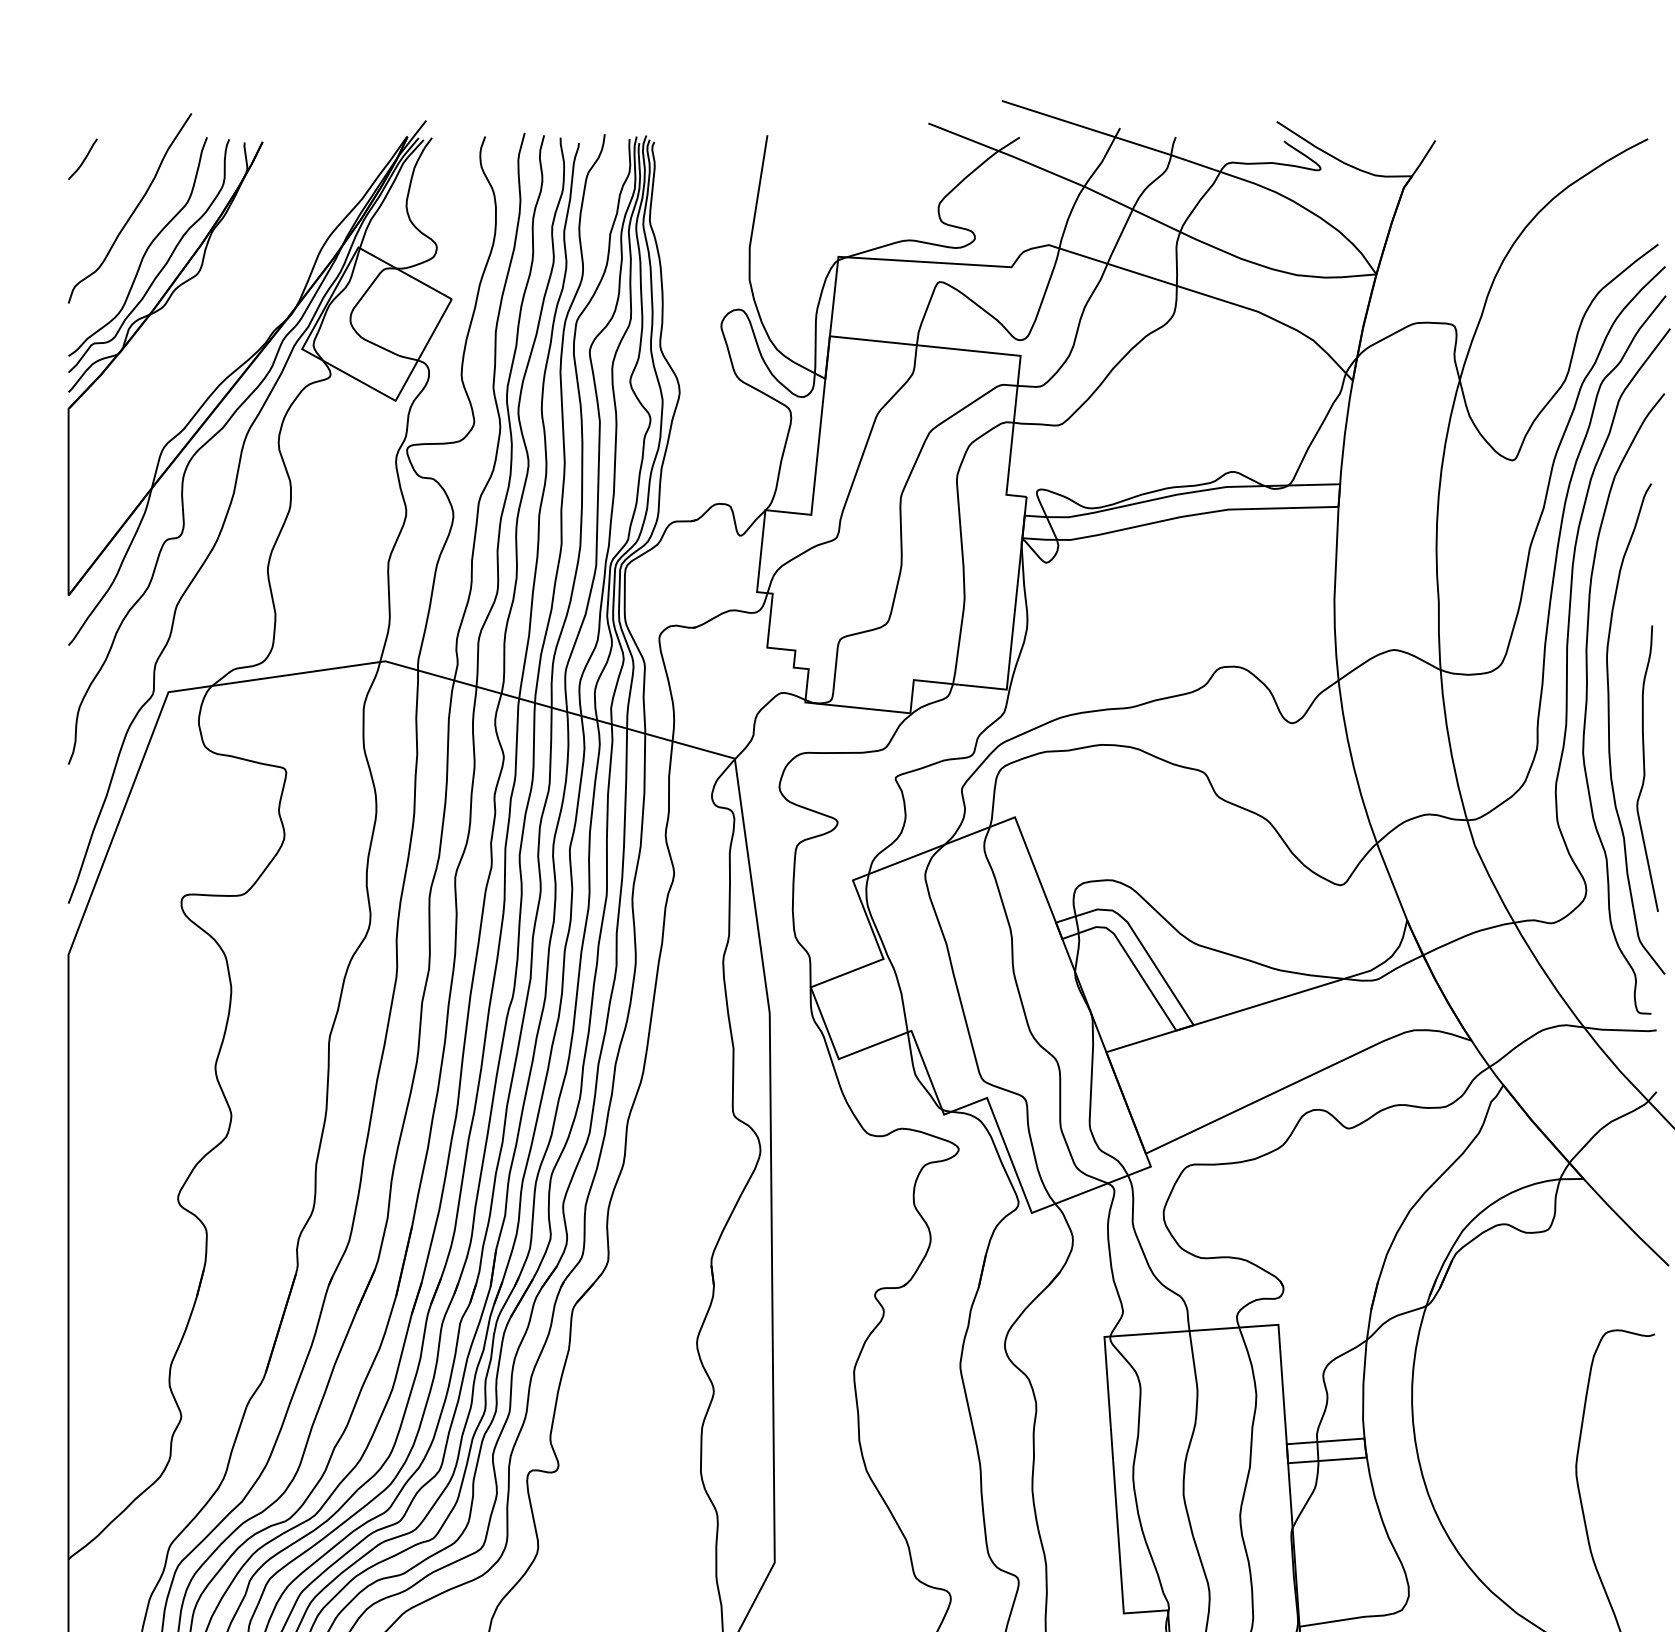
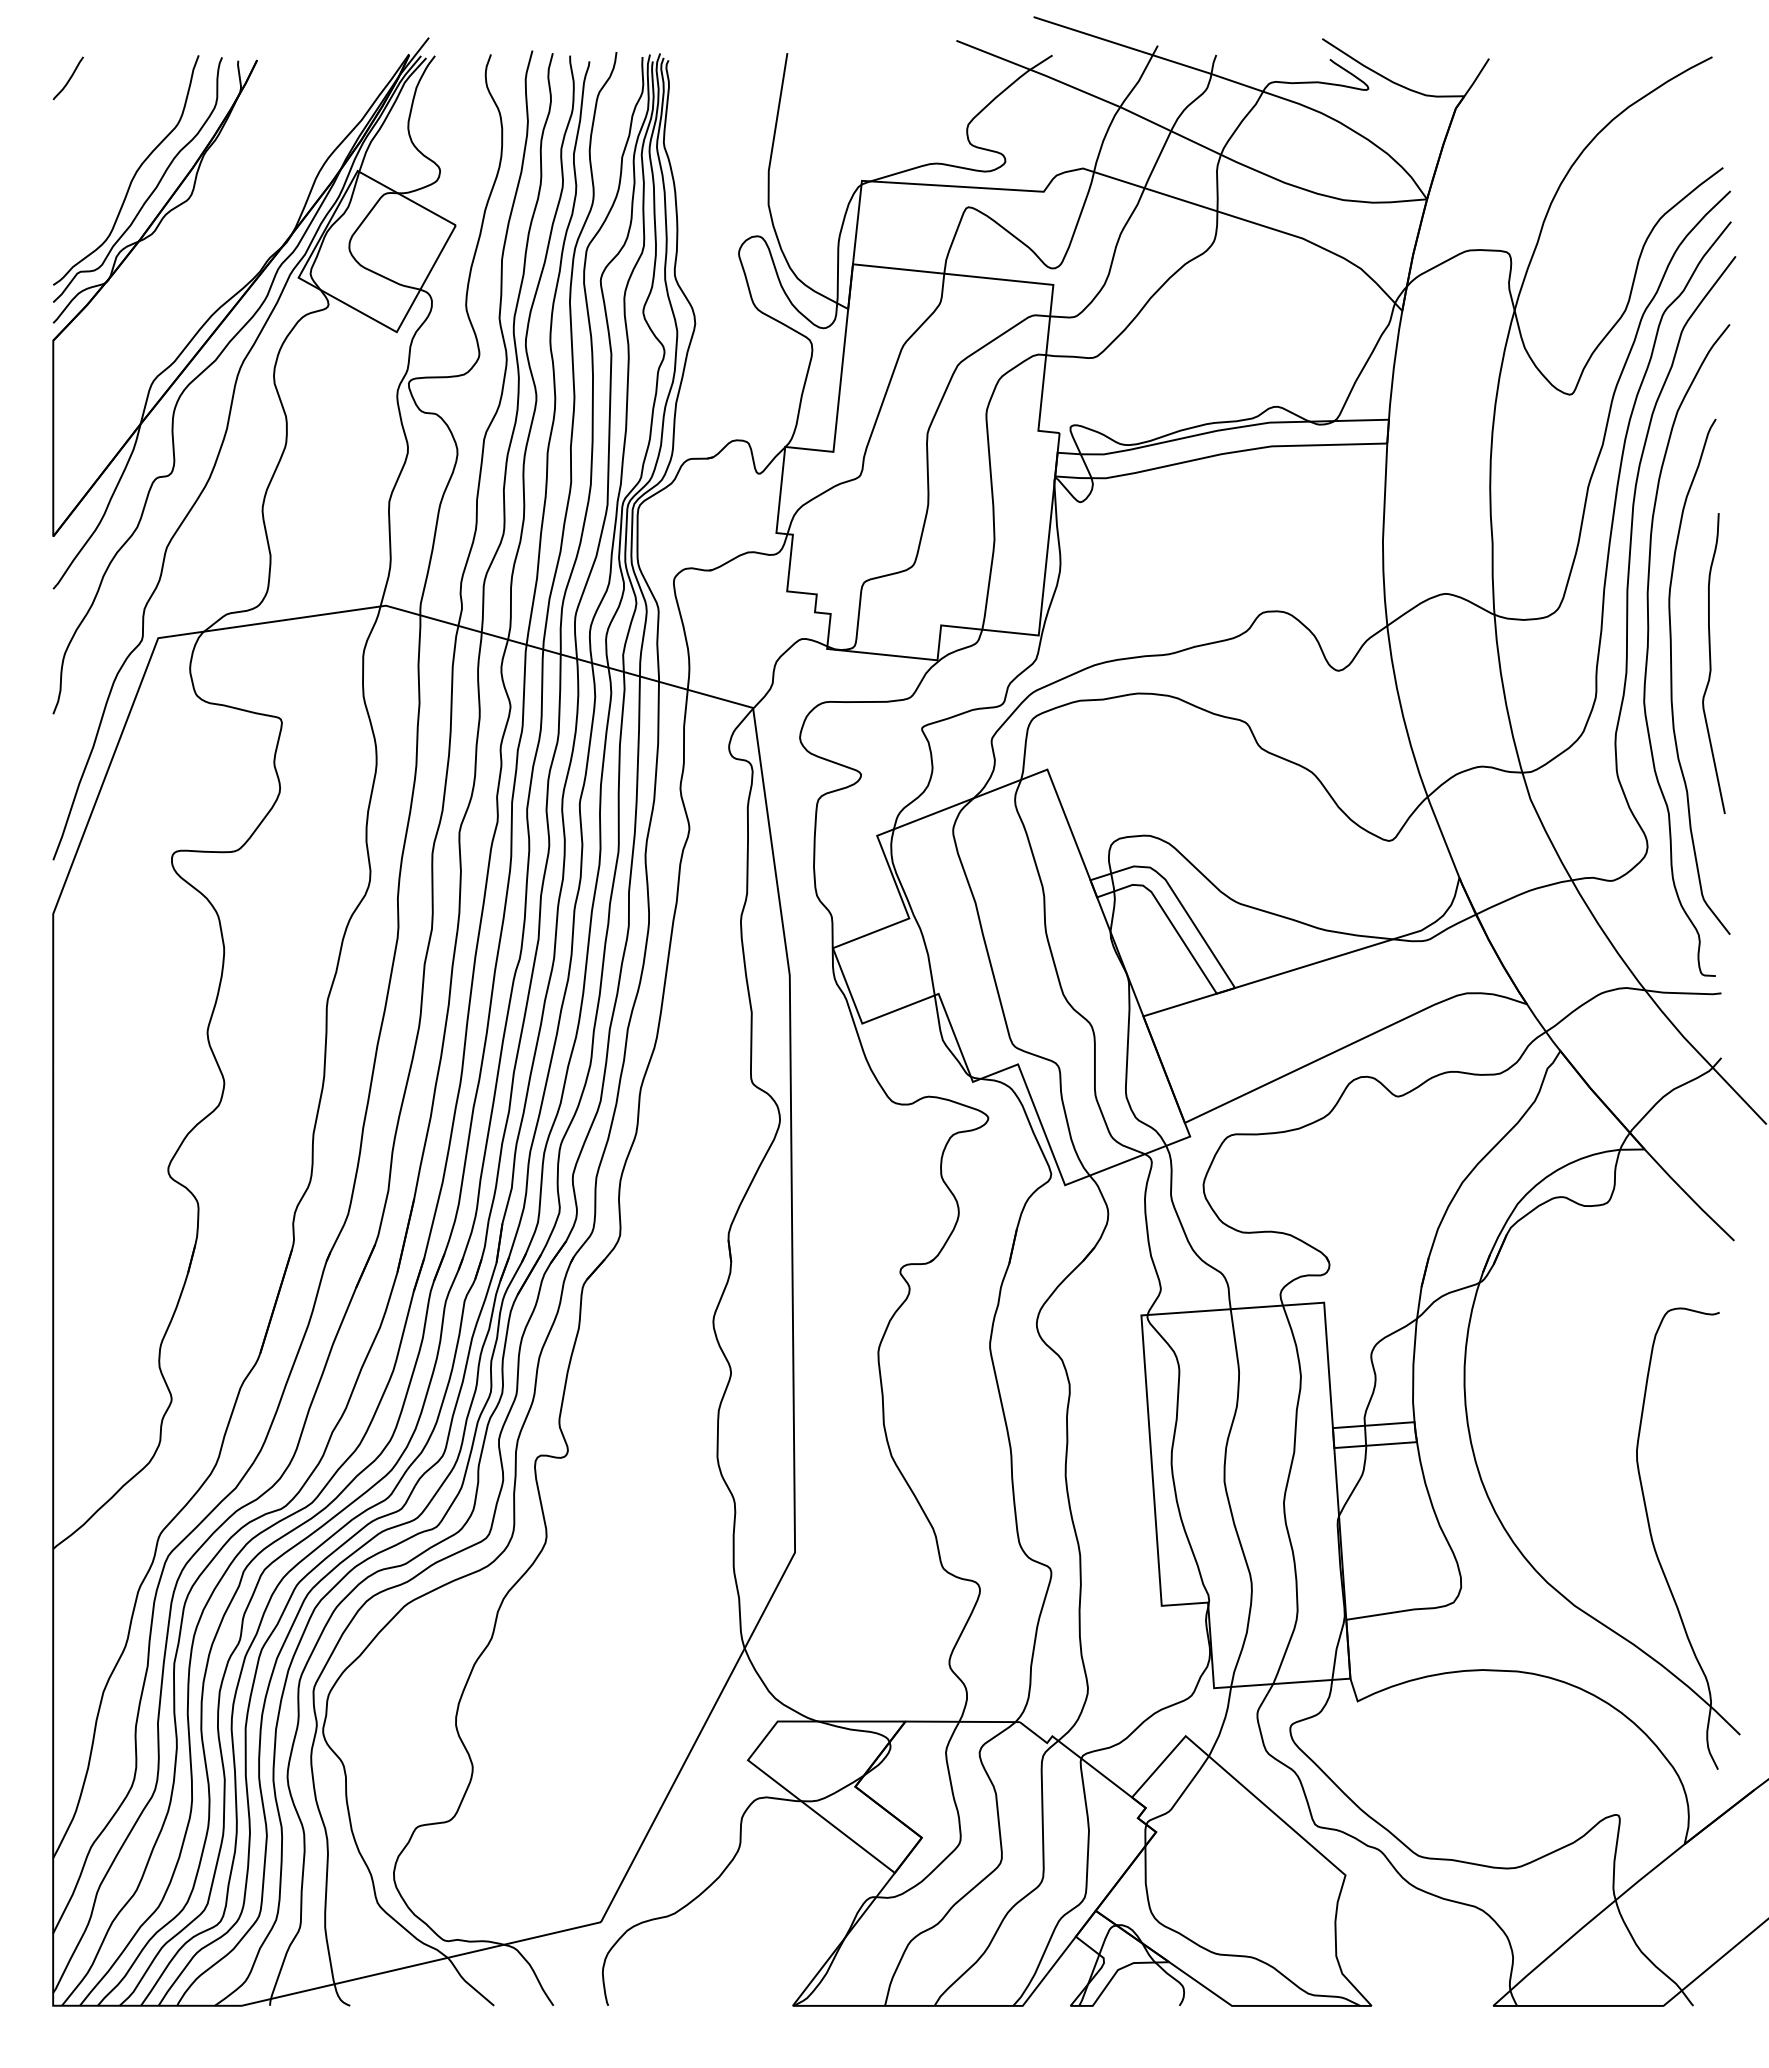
curve: (133, 210) -> (121, 132), removed
curve: (1645, 768) -> (1711, 663), moved

